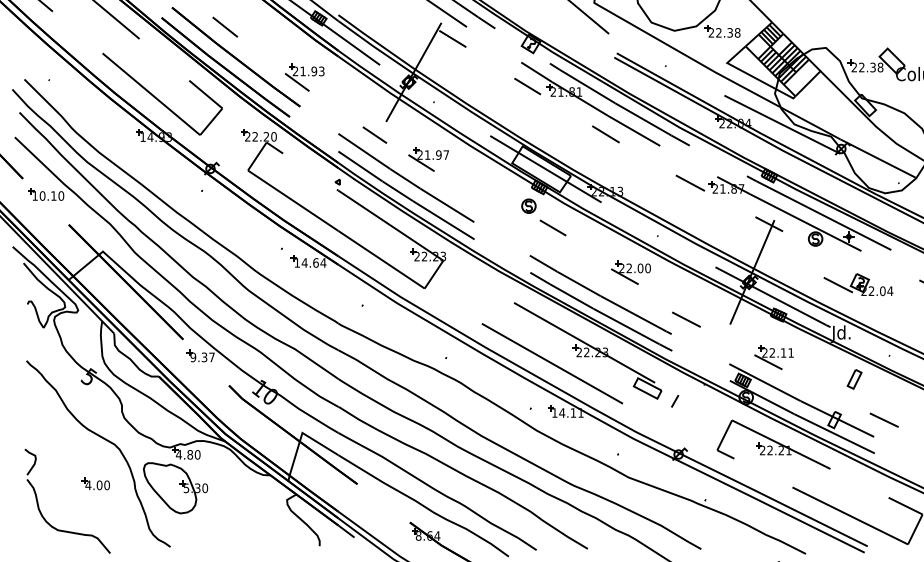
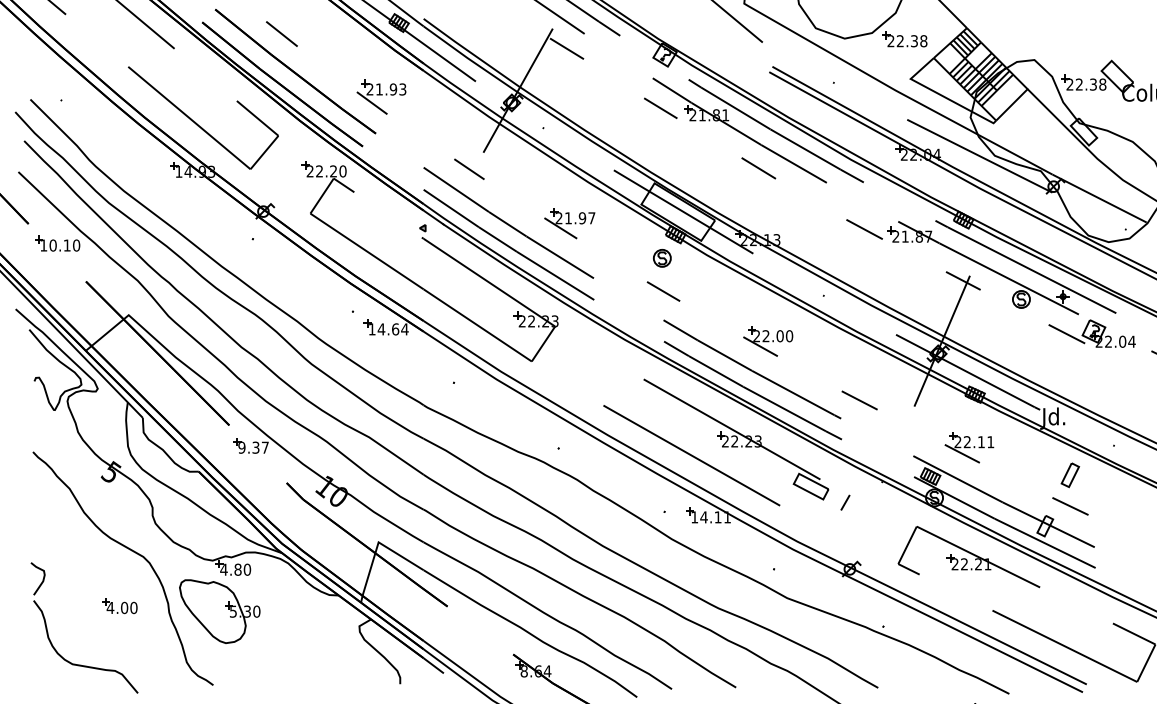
part: (428, 159) -> (569, 223), moved
line: (553, 227) -> (663, 291), moved
part: (631, 272) -> (768, 341), moved
part: (857, 284) -> (1091, 333), moved
line: (884, 420) -> (1070, 506), moved

